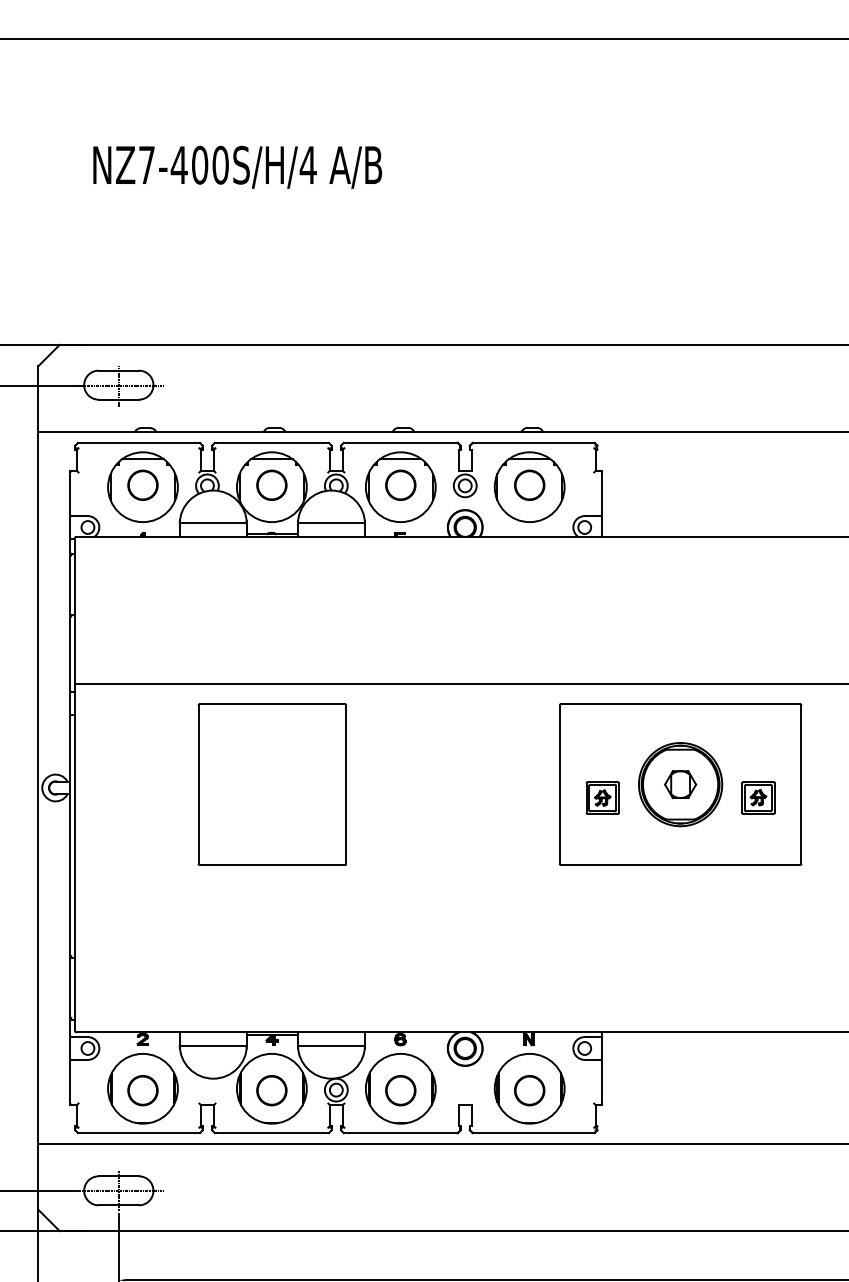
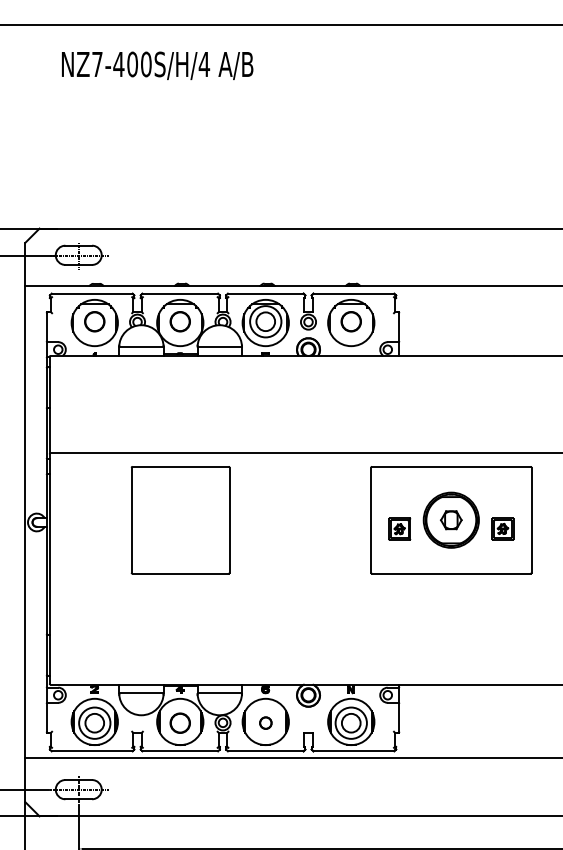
text: (237, 166) -> (157, 65), moved
circle: (400, 484) -> (265, 321), size x1.6
circle: (400, 1089) -> (265, 722), size x0.6
circle: (142, 1091) -> (94, 723), size x1.6
circle: (530, 1091) -> (351, 723), size x1.6

